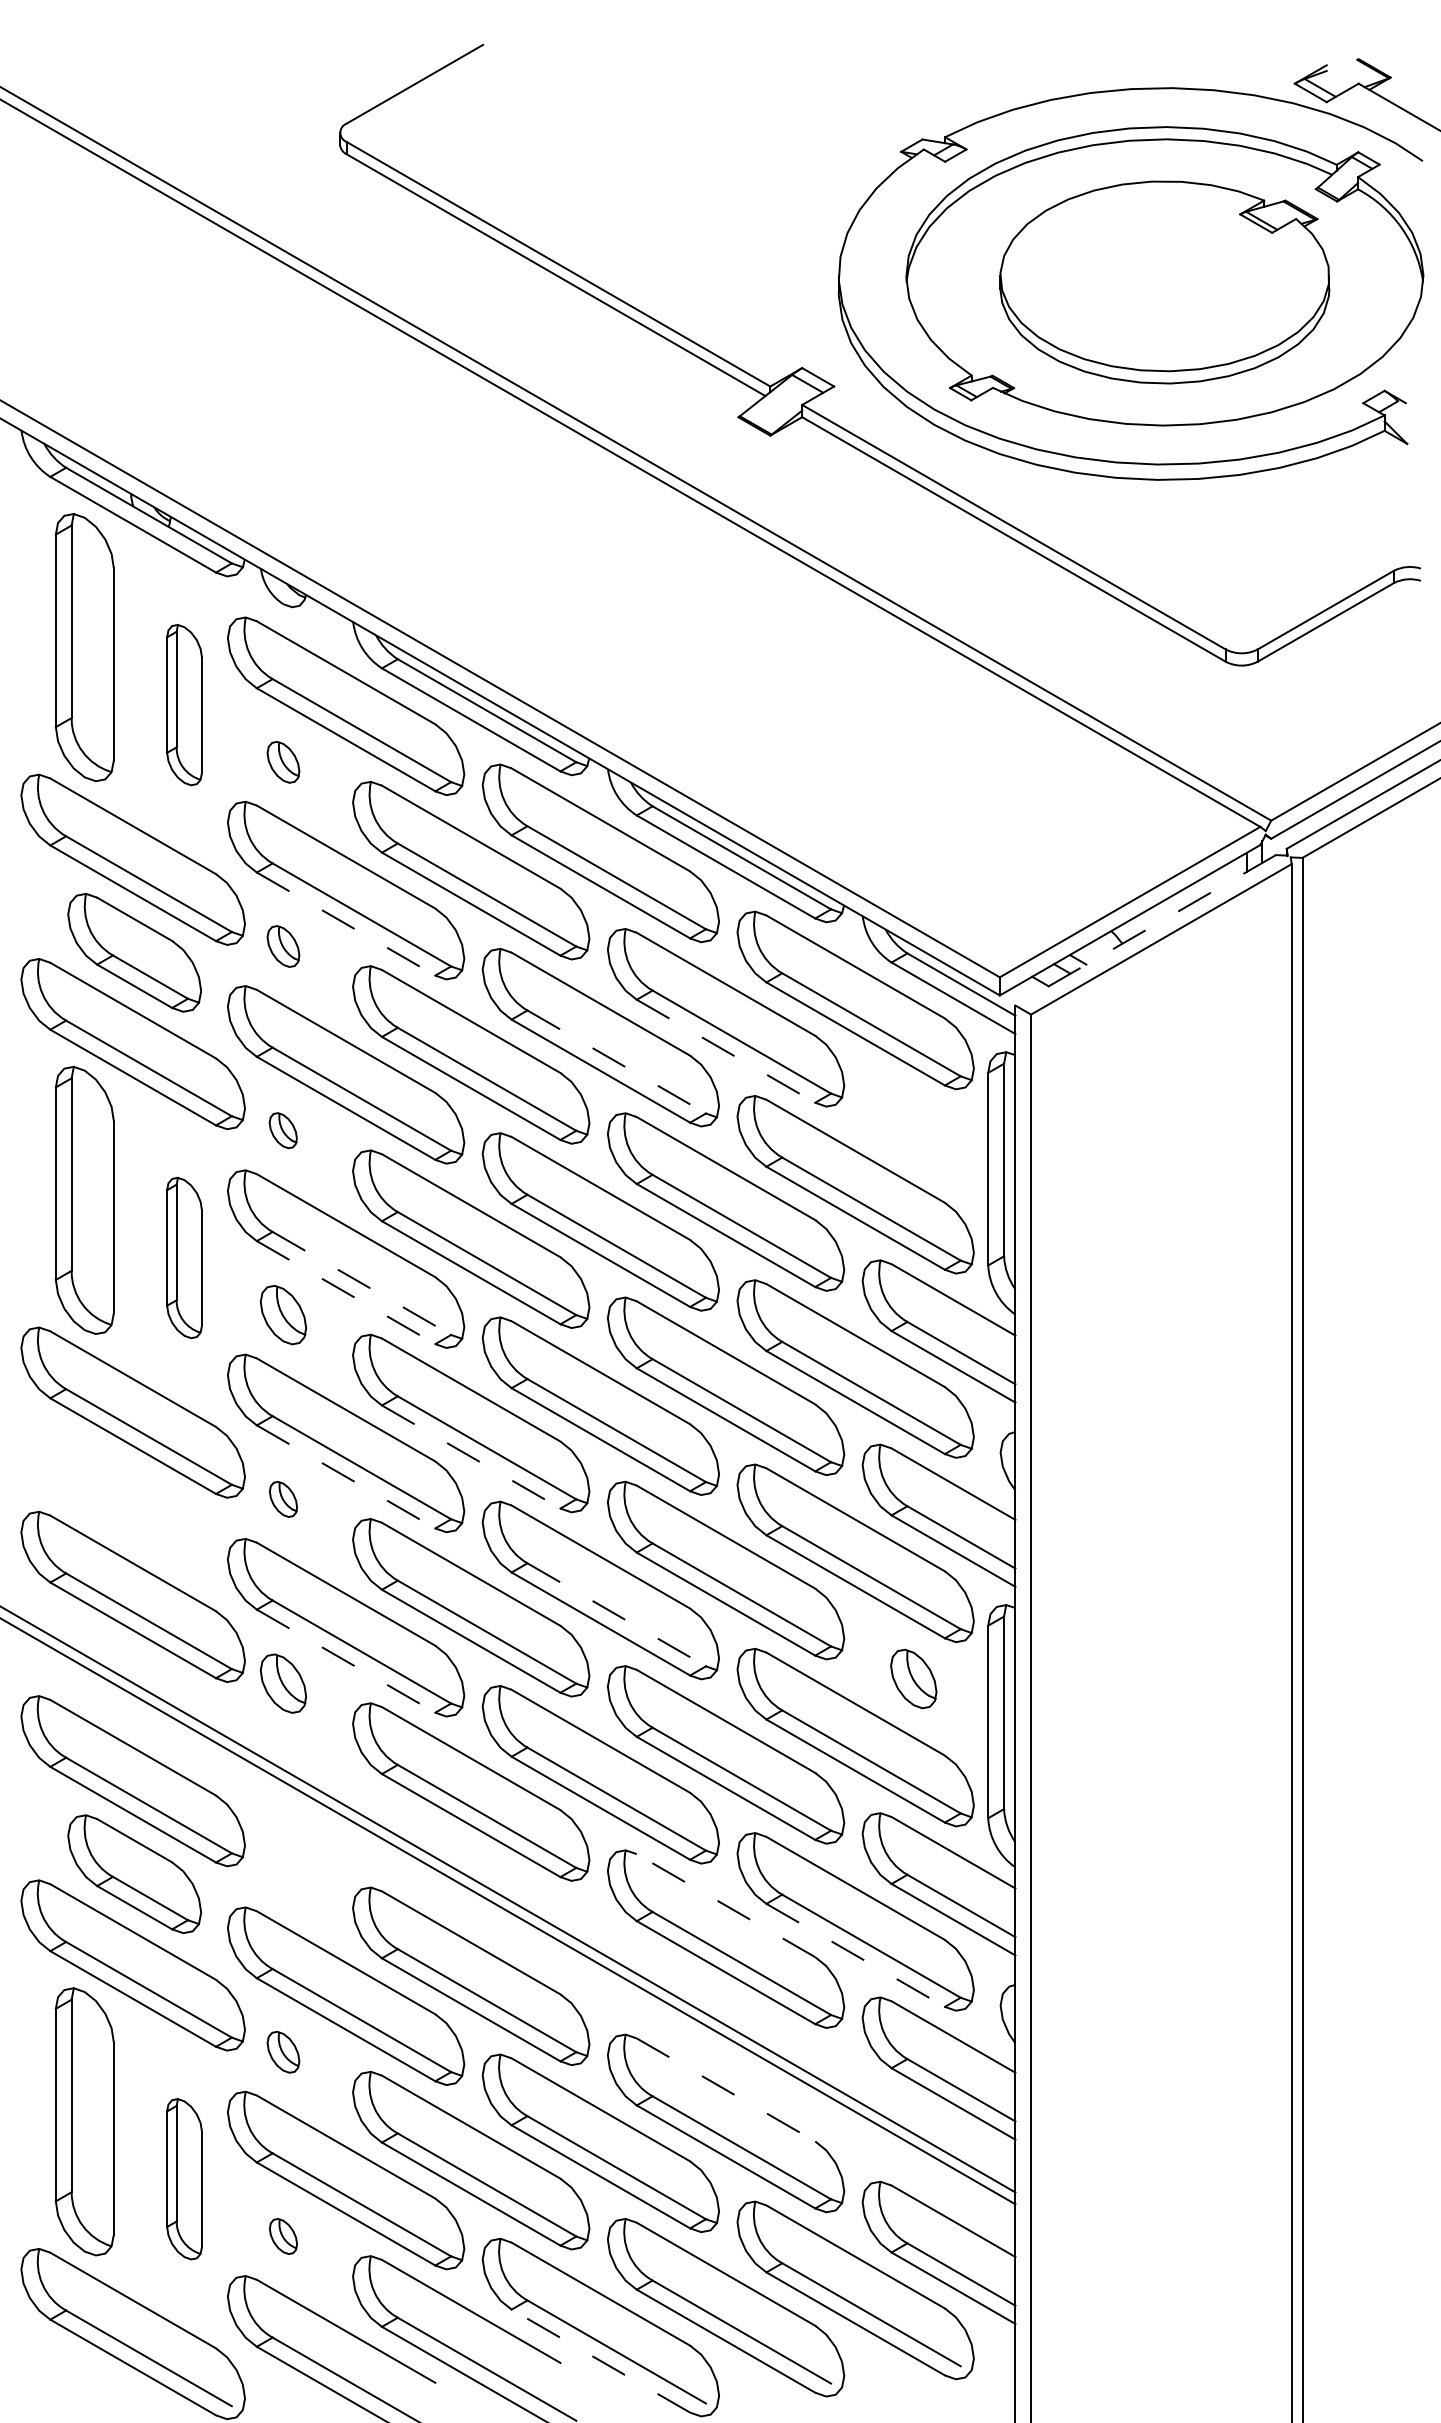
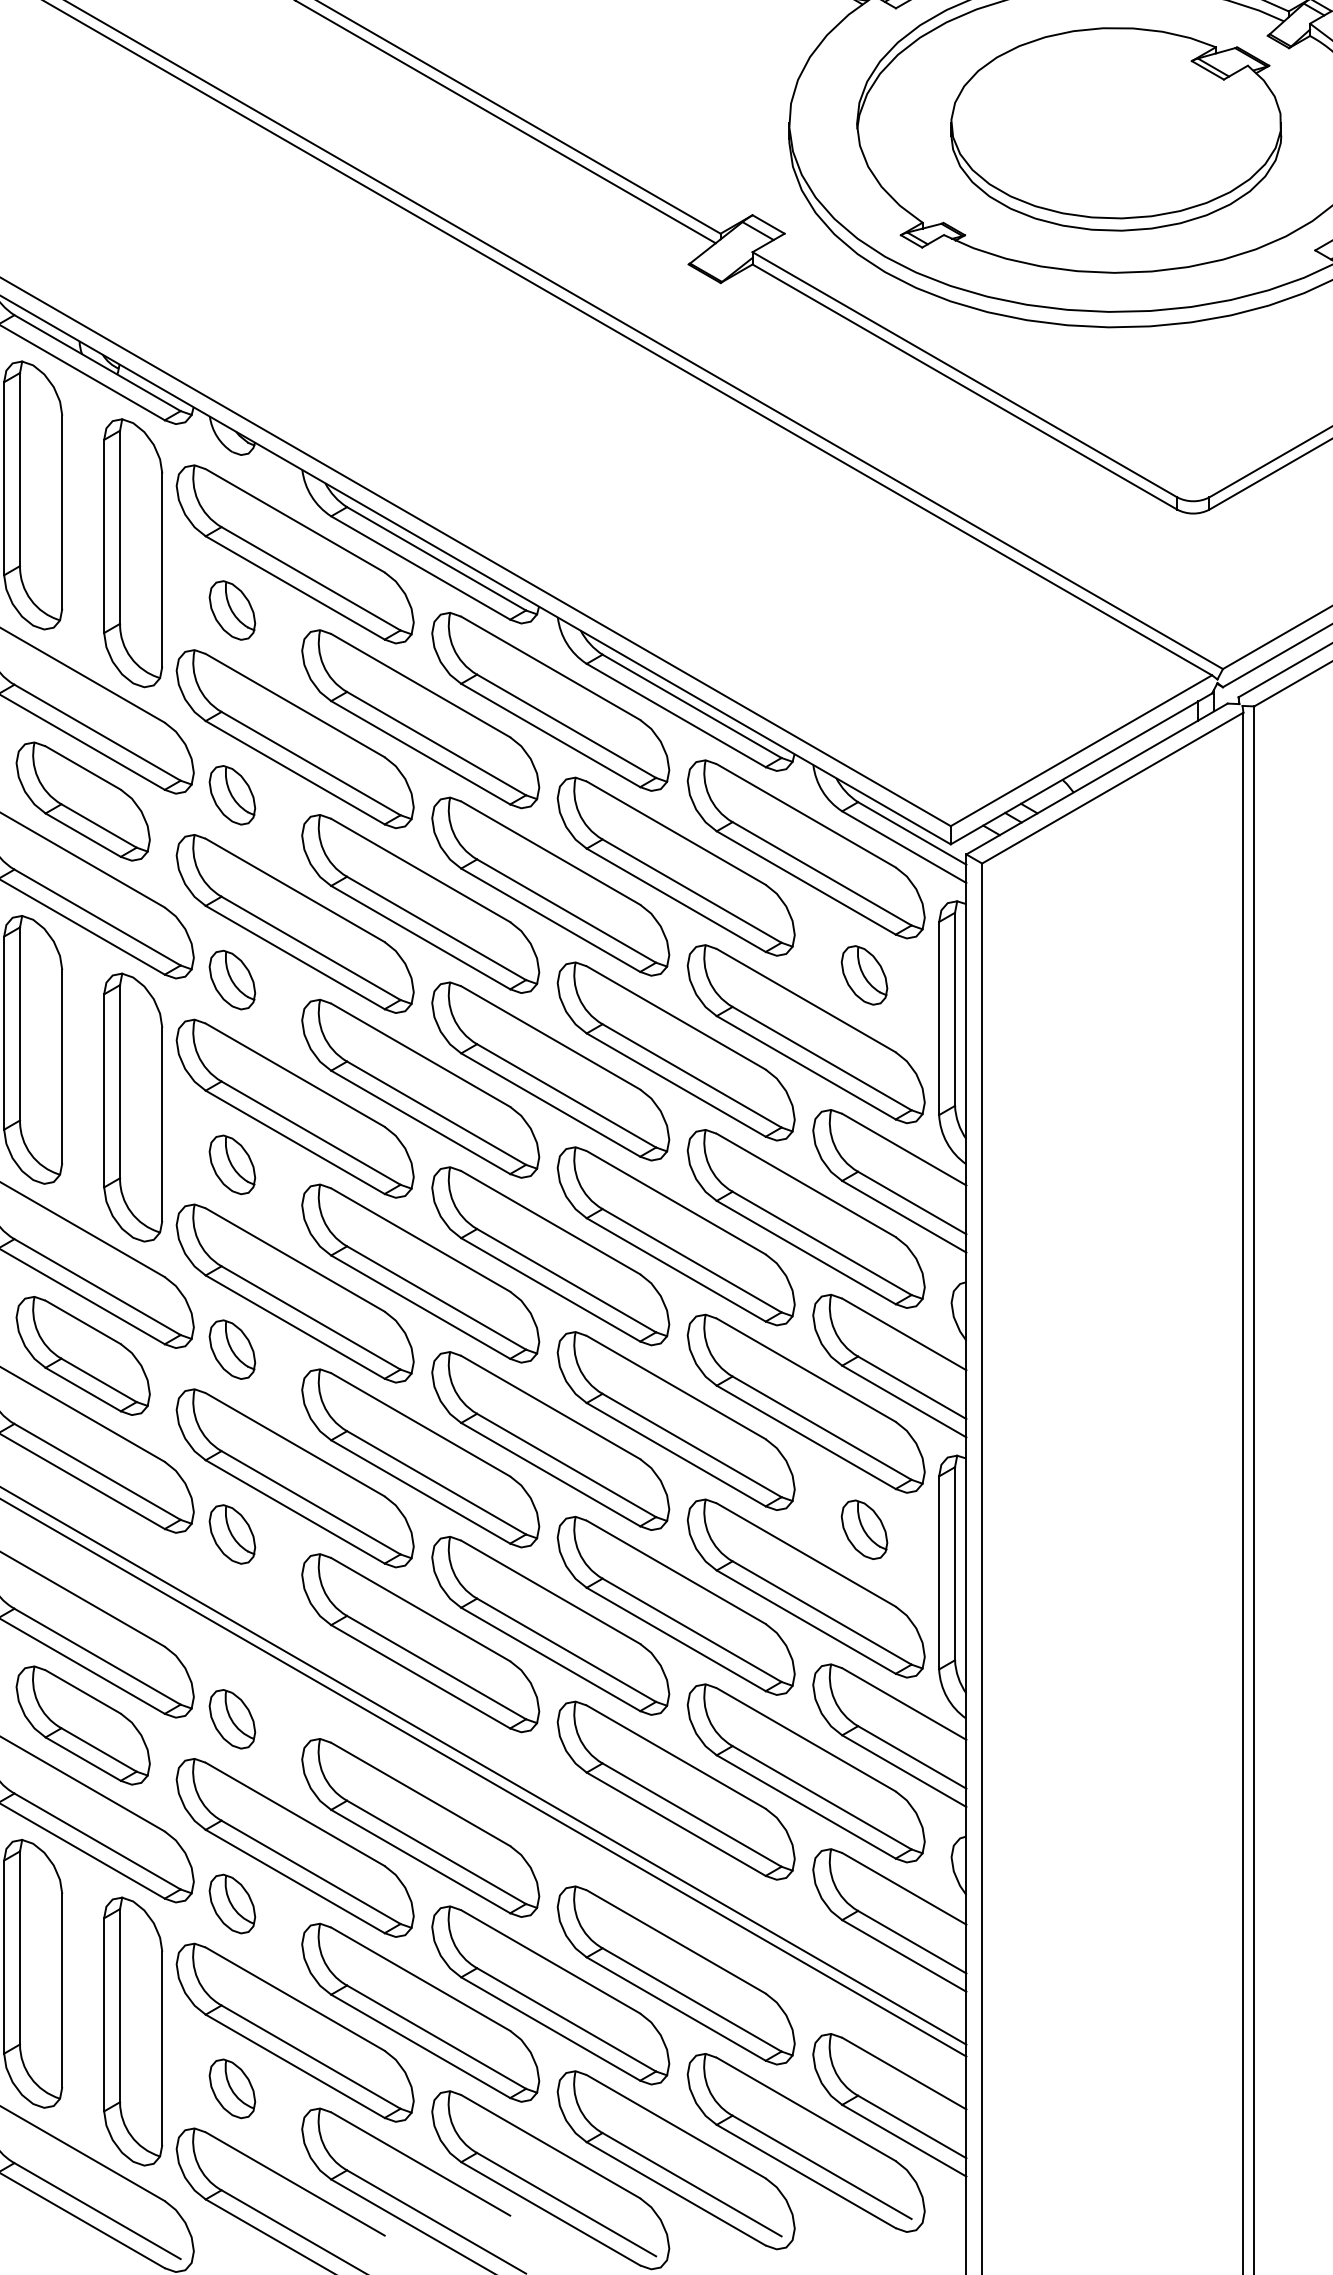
part: (184, 704) -> (133, 552), size x1.67
part: (283, 762) -> (232, 610), size x1.43
line: (346, 924) -> (295, 773), dashed -> solid
line: (1145, 930) -> (1096, 779), dashed -> solid
part: (283, 946) -> (232, 795), size x1.43
line: (726, 1051) -> (676, 900), dashed -> solid
line: (617, 1062) -> (567, 911), dashed -> solid
part: (913, 1126) -> (864, 975), added
part: (282, 1130) -> (231, 979), size x1.67
part: (184, 1257) -> (133, 1107), size x1.67
line: (362, 1283) -> (311, 1133), dashed -> solid
line: (346, 1292) -> (295, 1142), dashed -> solid
line: (471, 1457) -> (420, 1307), dashed -> solid
line: (346, 1477) -> (295, 1327), dashed -> solid
part: (283, 1499) -> (232, 1349), size x1.67
part: (134, 1505) -> (83, 1355), added
line: (617, 1615) -> (567, 1466), dashed -> solid
line: (346, 1661) -> (295, 1512), dashed -> solid
part: (282, 1867) -> (231, 1718), added
line: (725, 1905) -> (675, 1756), dashed -> solid
line: (856, 1955) -> (807, 1807), dashed -> solid
part: (283, 2052) -> (232, 1904), size x1.43
line: (726, 2090) -> (676, 1942), dashed -> solid
part: (184, 2178) -> (133, 2030), size x1.67
part: (283, 2236) -> (232, 2088), size x1.67
line: (600, 2360) -> (550, 2213), dashed -> solid

